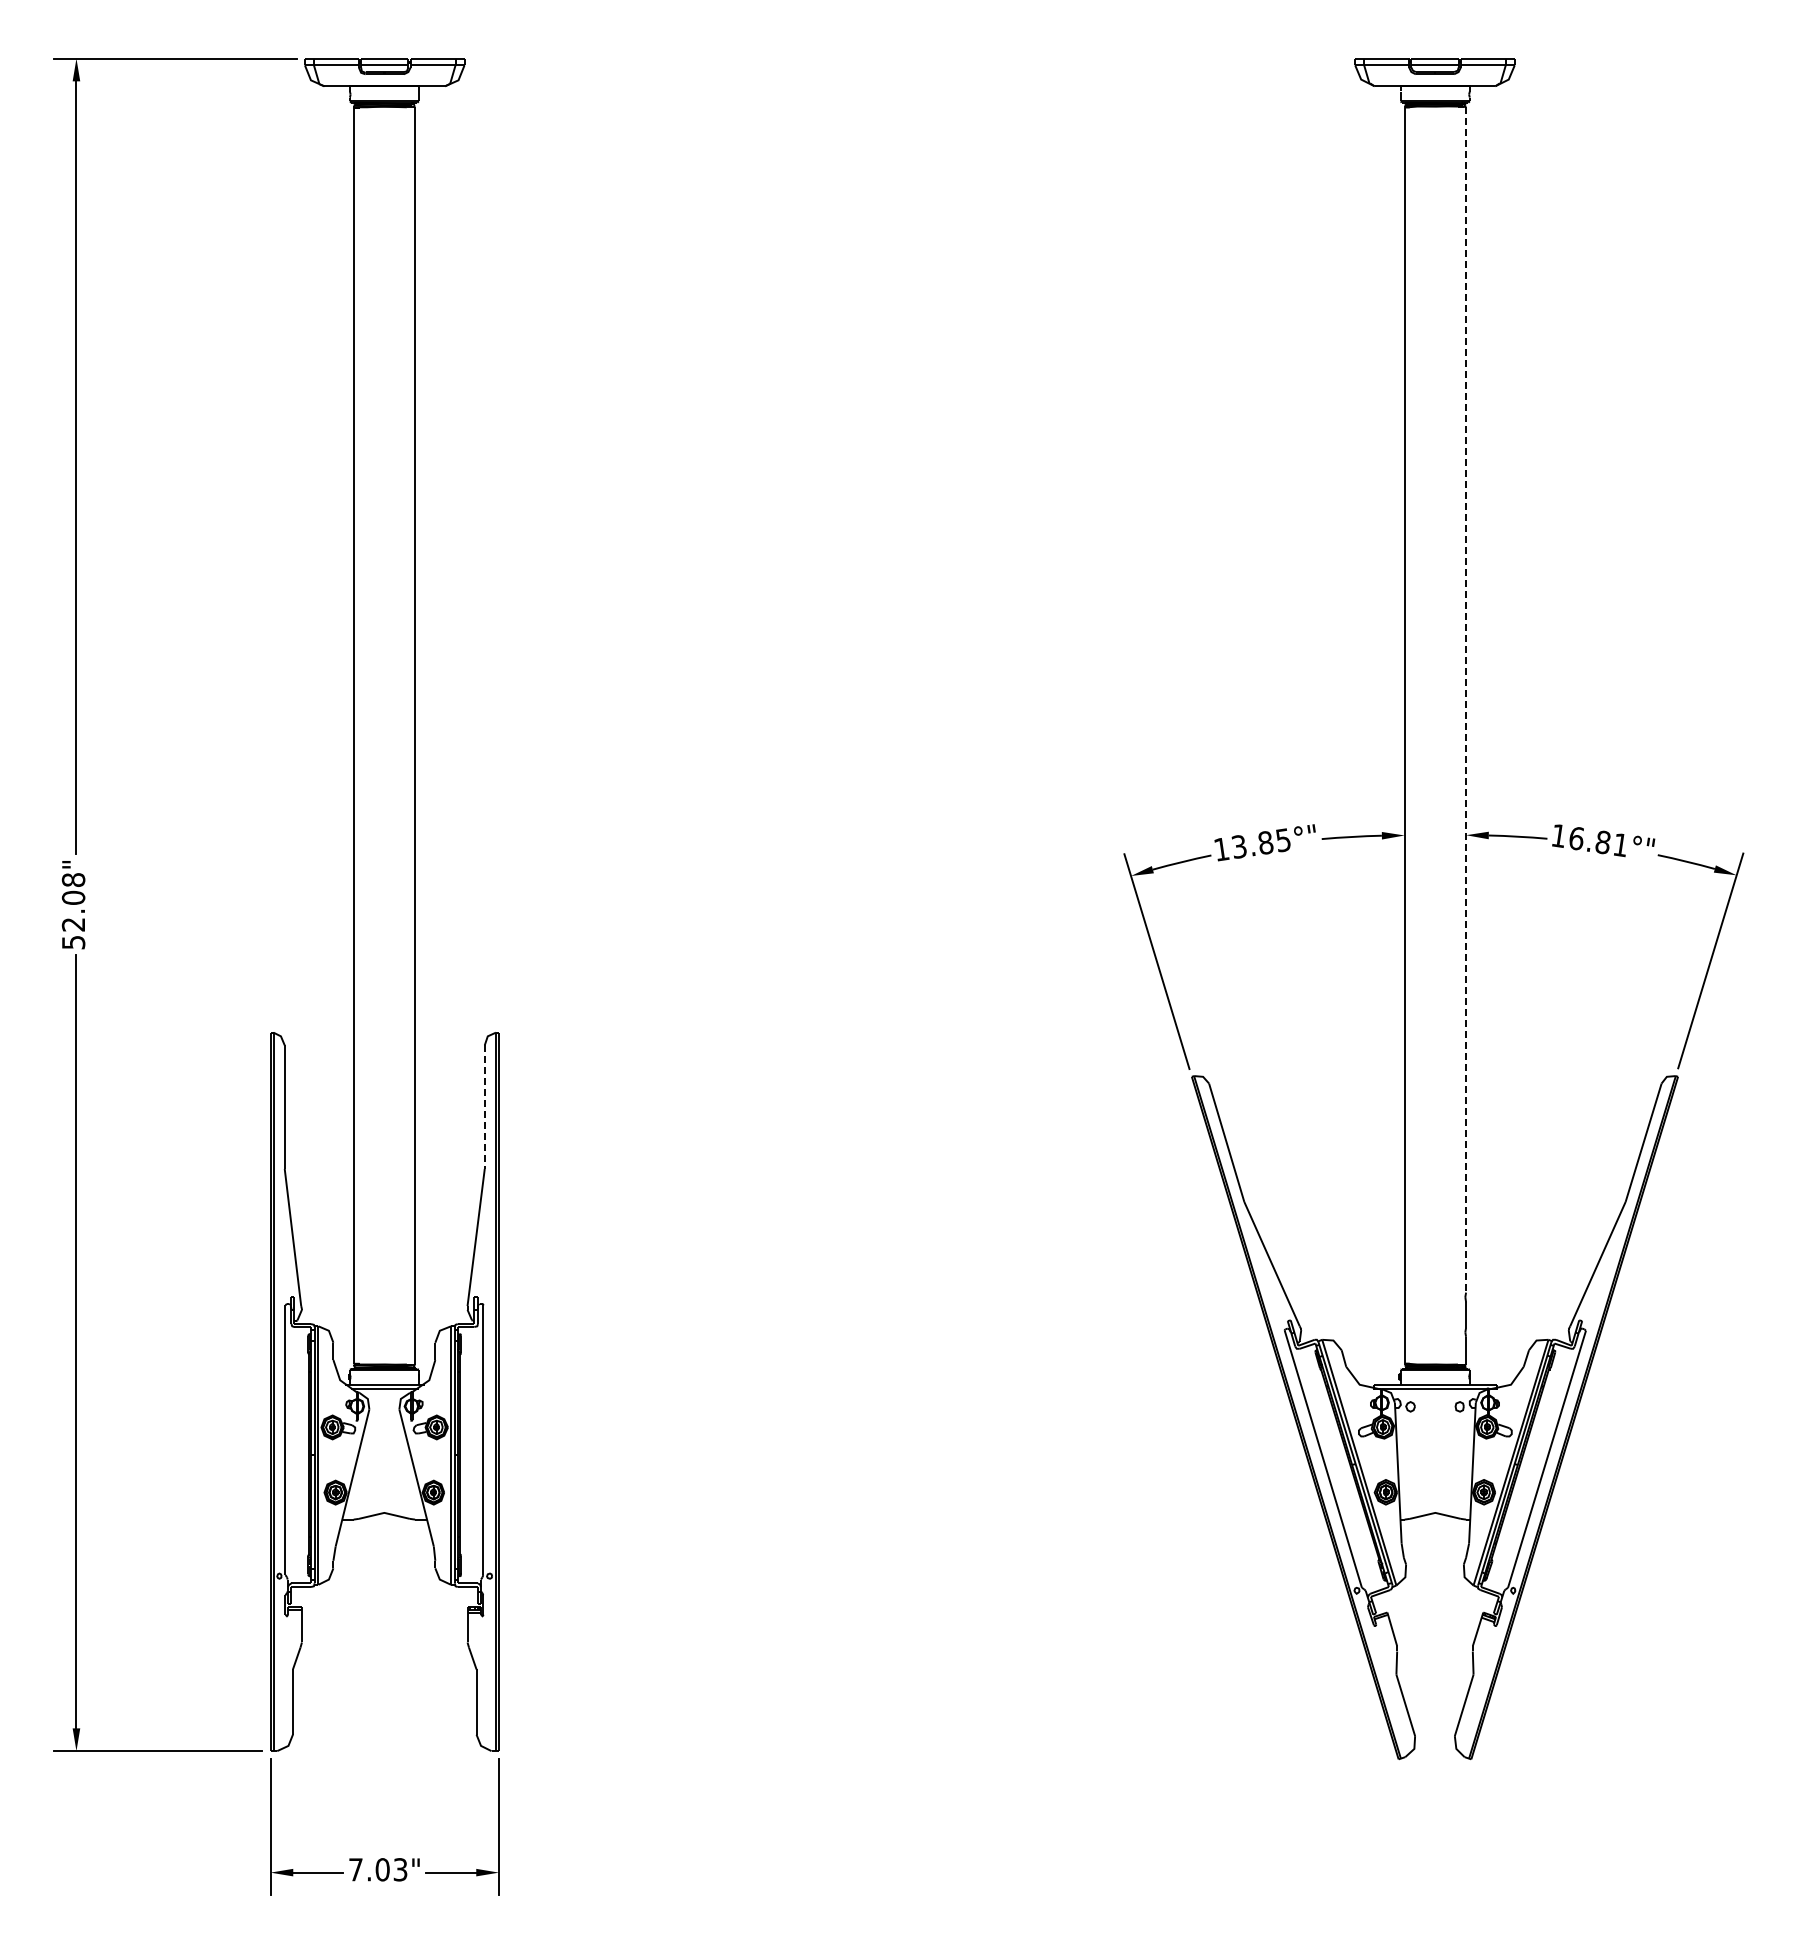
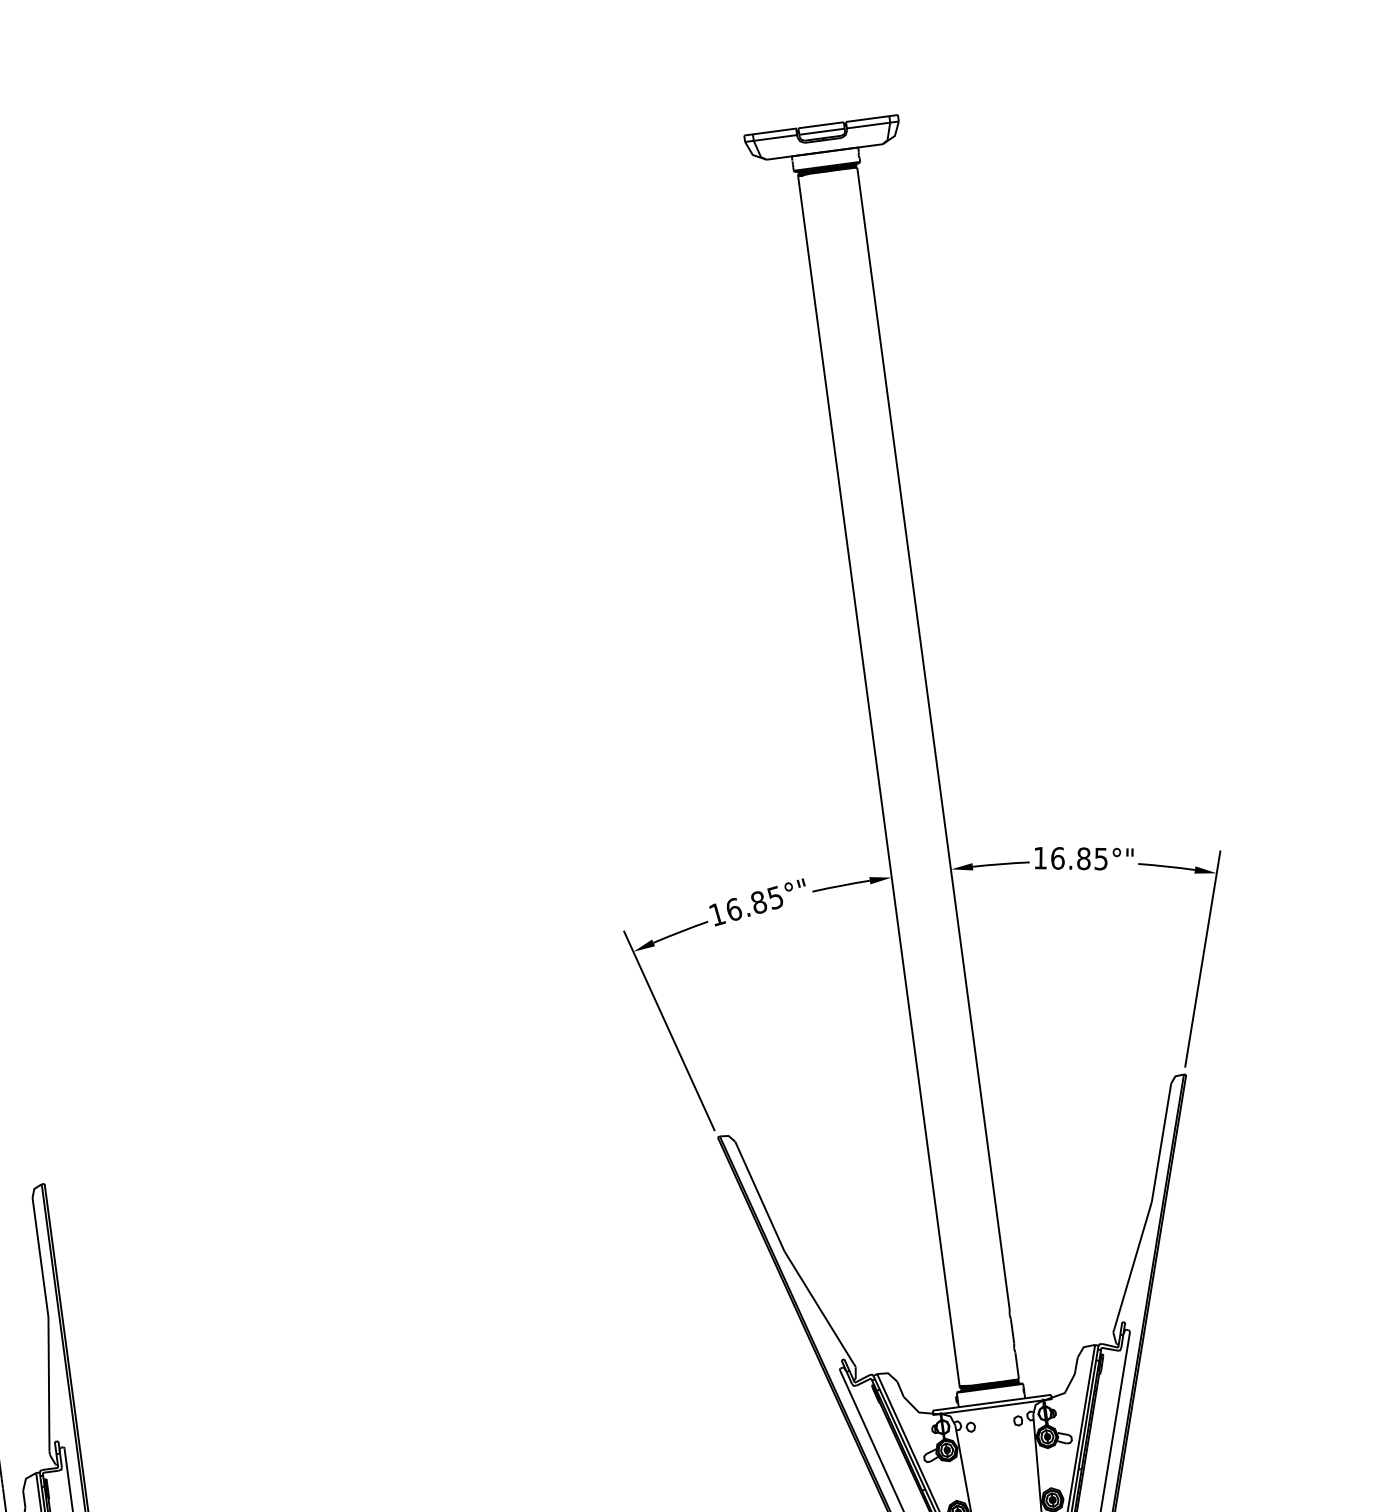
line: (1466, 699) -> (933, 738), dashed -> solid
text: (1619, 845) -> (1100, 859), 16.81°" -> 16.85°"
text: (1239, 846) -> (734, 909), 13.85°" -> 16.85°"
line: (484, 1107) -> (40, 1257), dashed -> solid

